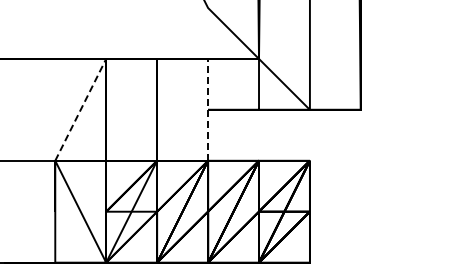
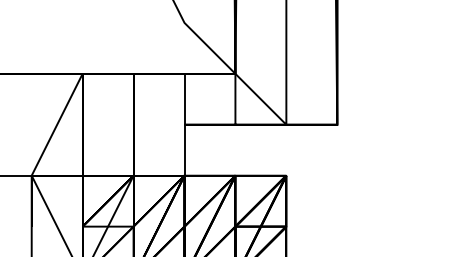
line: (80, 109) -> (56, 124), dashed -> solid
line: (208, 109) -> (184, 124), dashed -> solid

